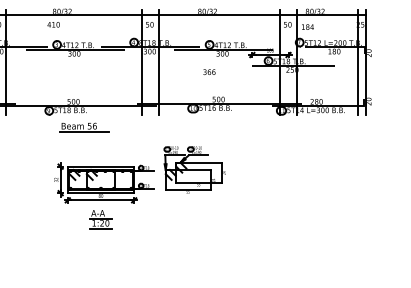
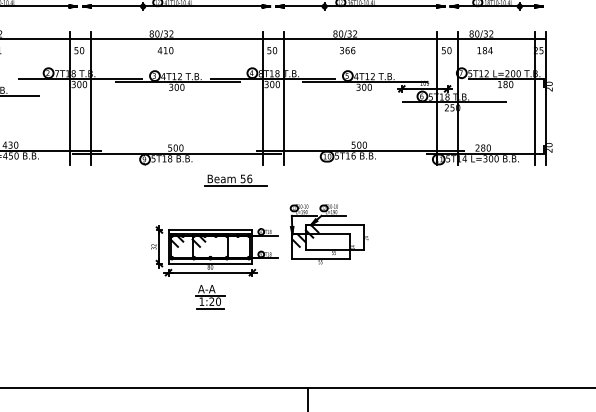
text: (53, 24) -> (165, 50), moved
text: (307, 27) -> (484, 50), moved
text: (209, 72) -> (347, 50), moved
part: (83, 127) -> (235, 180), moved

